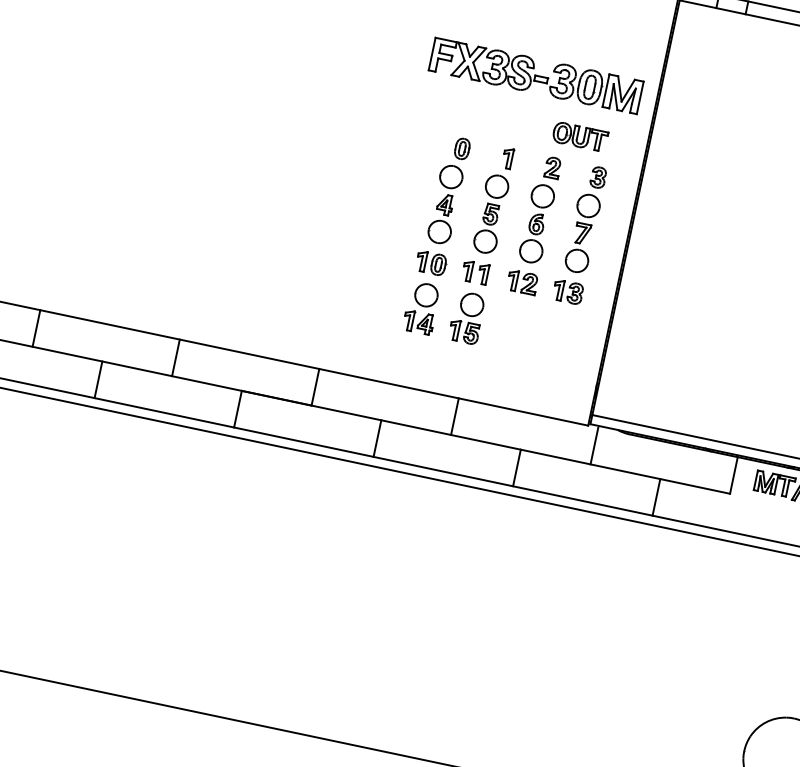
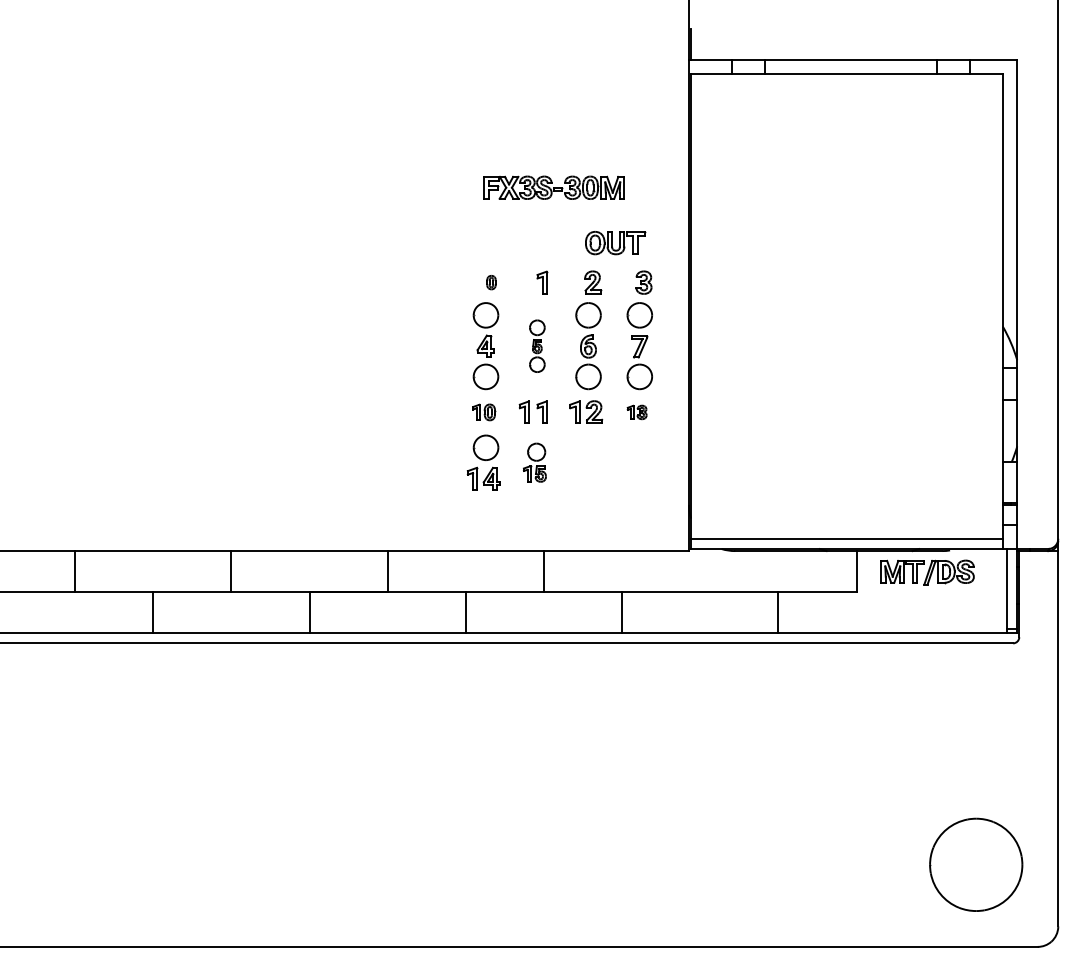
part: (536, 75) -> (554, 187), size x0.6
part: (462, 148) -> (491, 282), size x0.6
part: (491, 214) -> (537, 346), size x0.6
part: (431, 263) -> (484, 412), size x0.7
part: (567, 292) -> (636, 412), size x0.6
part: (466, 317) -> (534, 462), size x0.7
line: (594, 446) -> (700, 571), removed

